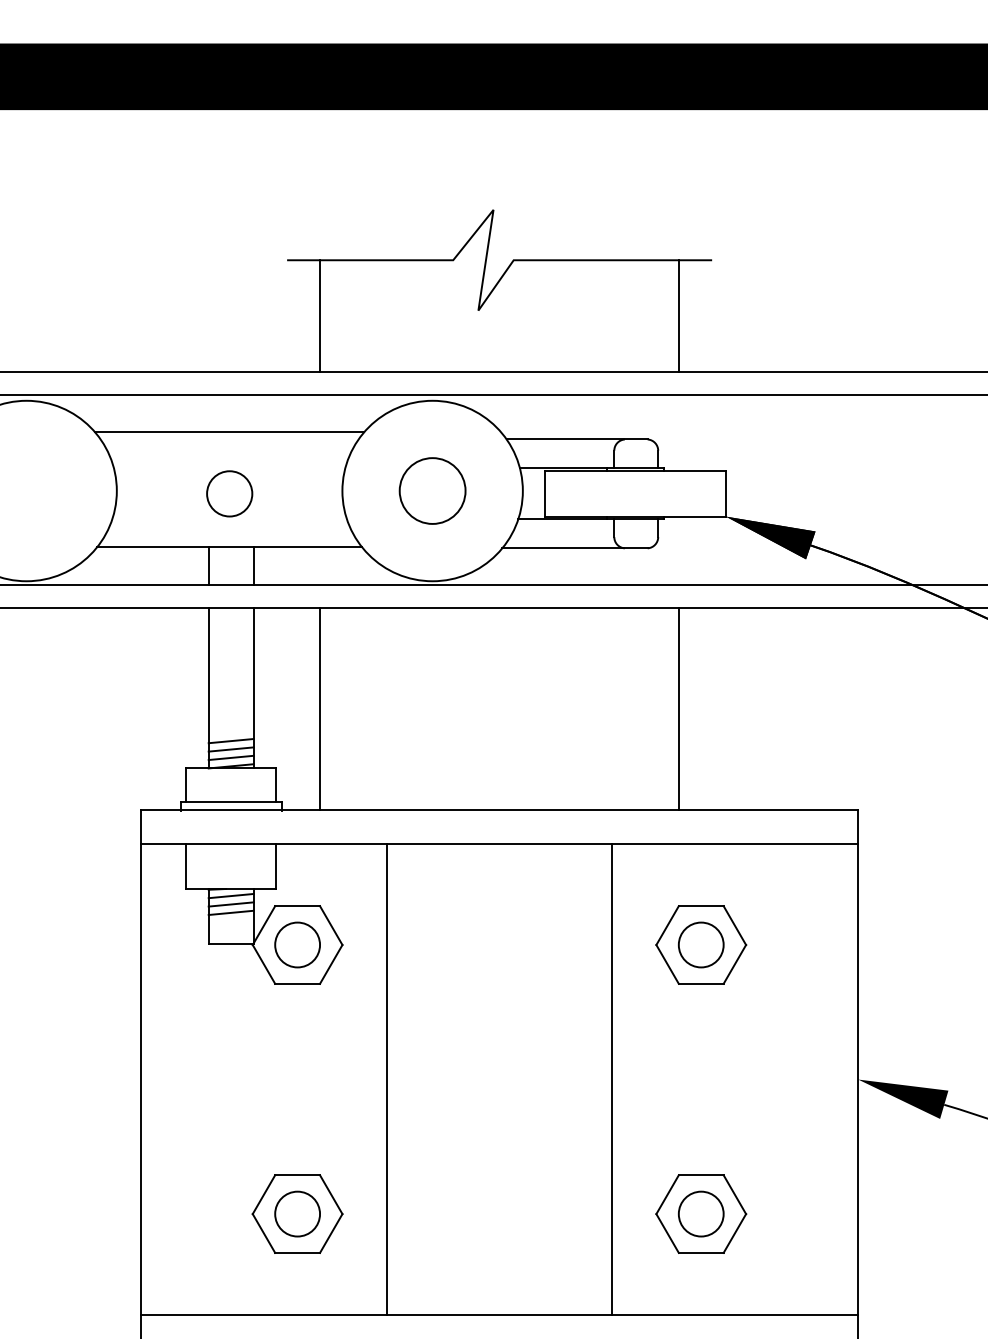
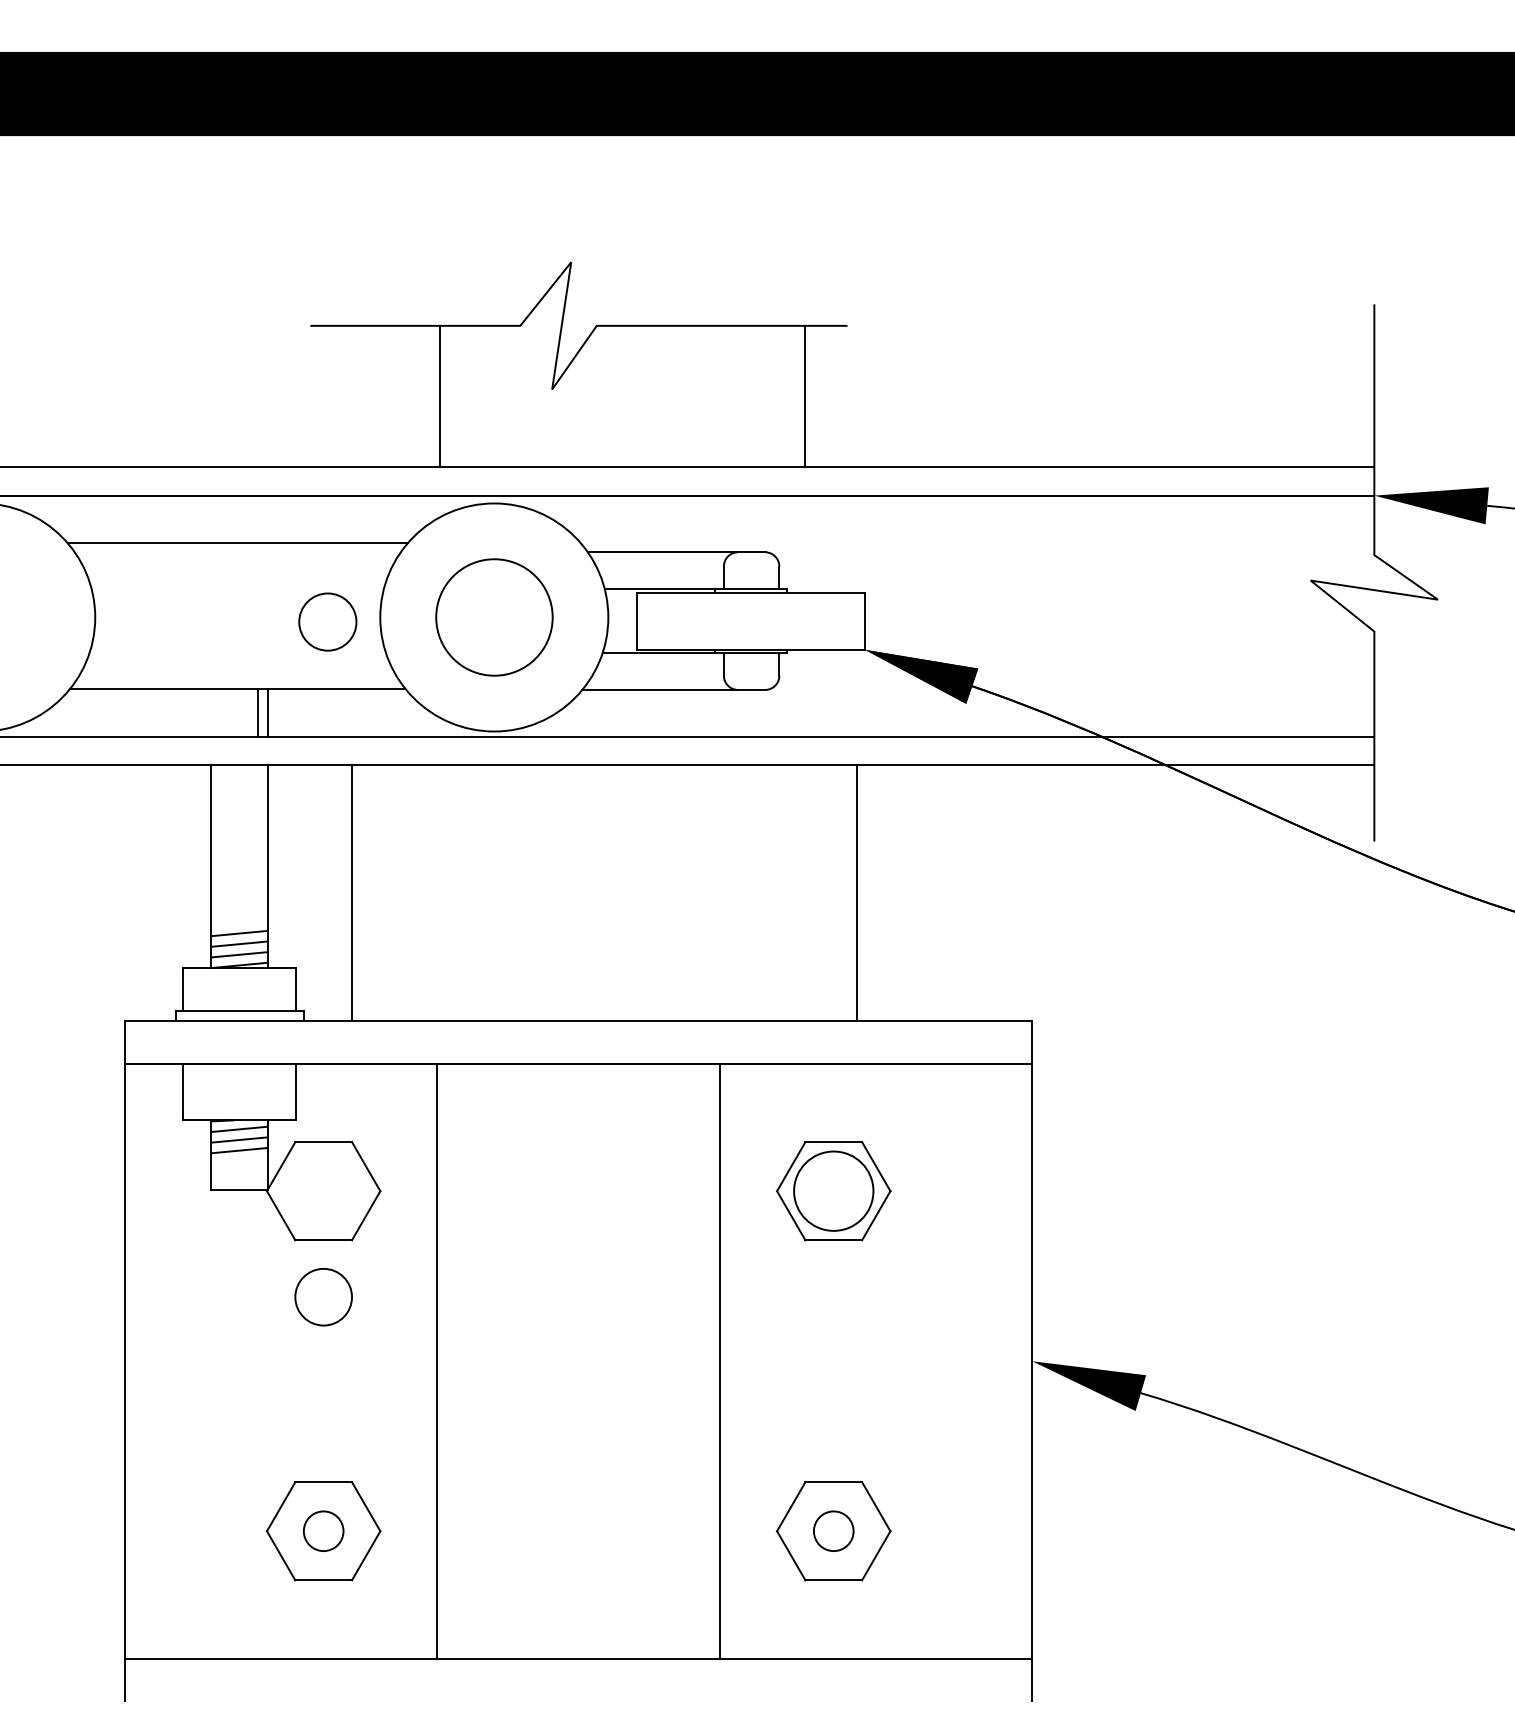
line: (320, 316) -> (440, 396), moved
circle: (431, 491) -> (493, 617), size x1.4
circle: (229, 493) -> (327, 621), moved
line: (208, 566) -> (258, 712), moved
line: (678, 708) -> (857, 892), moved
circle: (701, 944) -> (833, 1190), size x1.4
circle: (297, 945) -> (323, 1297), moved
circle: (297, 1213) -> (323, 1530), size x0.7
circle: (701, 1213) -> (833, 1530), size x0.7

